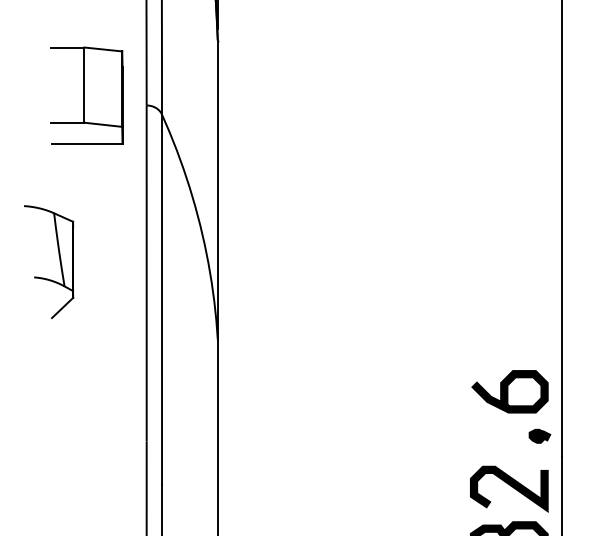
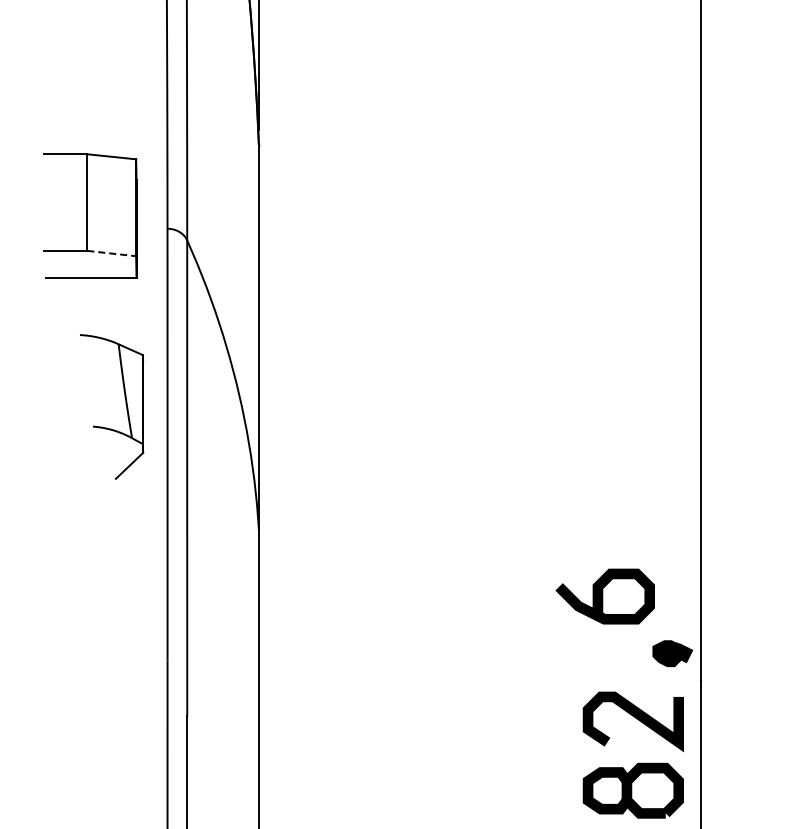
line: (103, 124) -> (111, 253), solid -> dashed
part: (59, 260) -> (125, 404), moved
curve: (508, 391) -> (603, 596), moved
part: (539, 436) -> (672, 653), size x1.4

